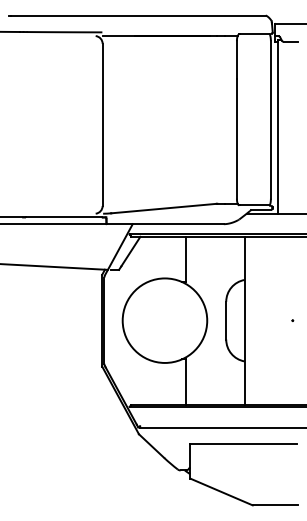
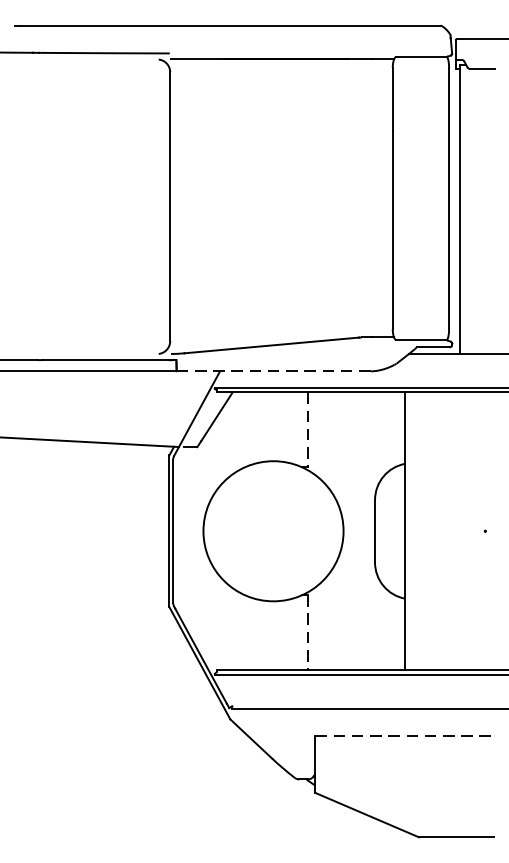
line: (165, 224) -> (274, 371), solid -> dashed
line: (185, 259) -> (307, 429), solid -> dashed
line: (185, 381) -> (307, 632), solid -> dashed
line: (243, 444) -> (403, 736), solid -> dashed

